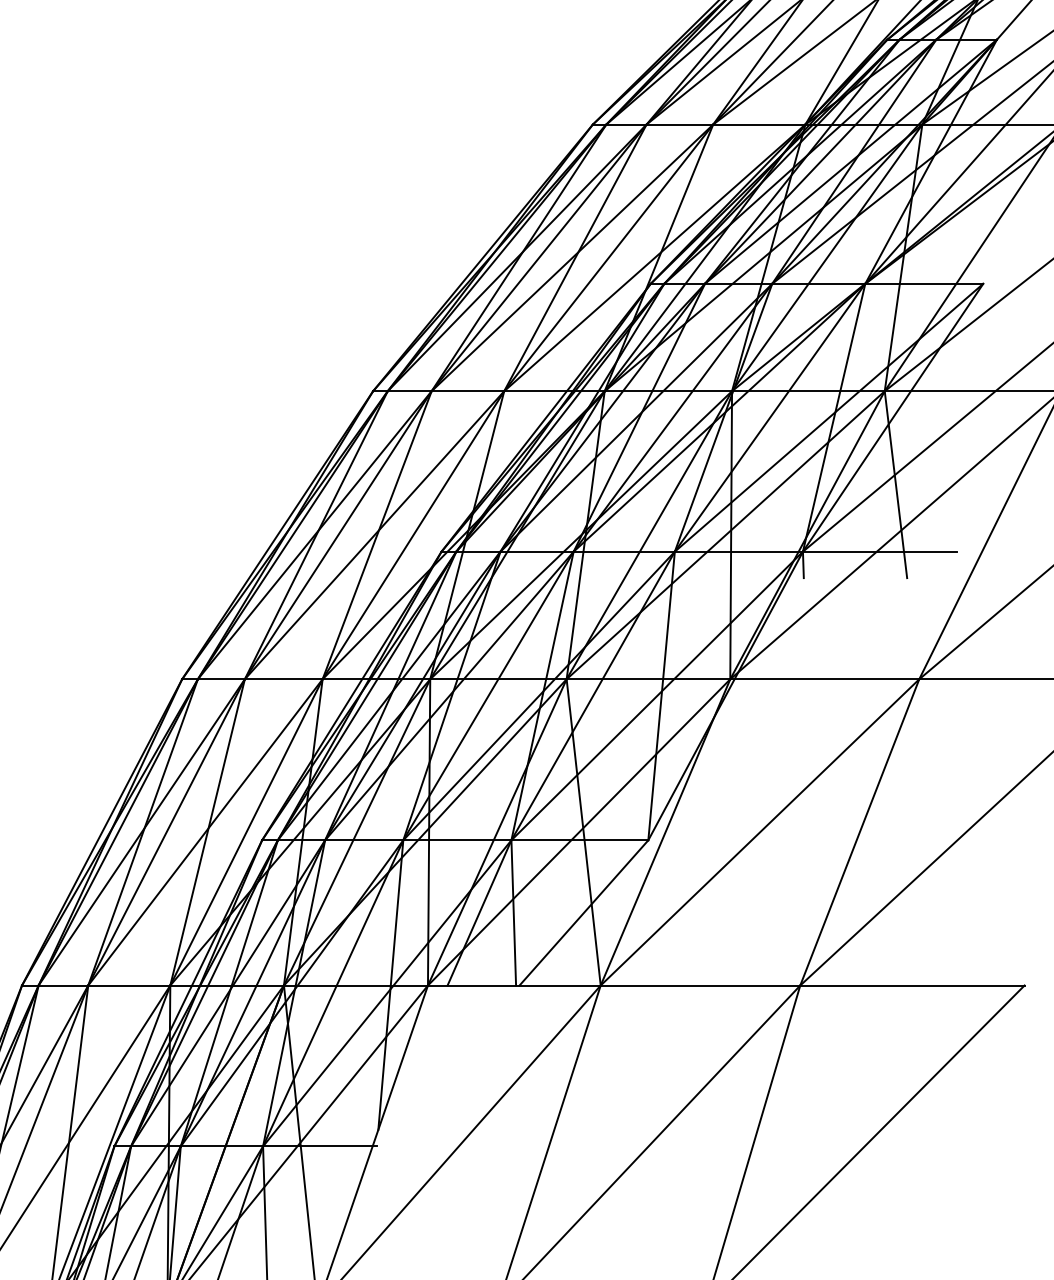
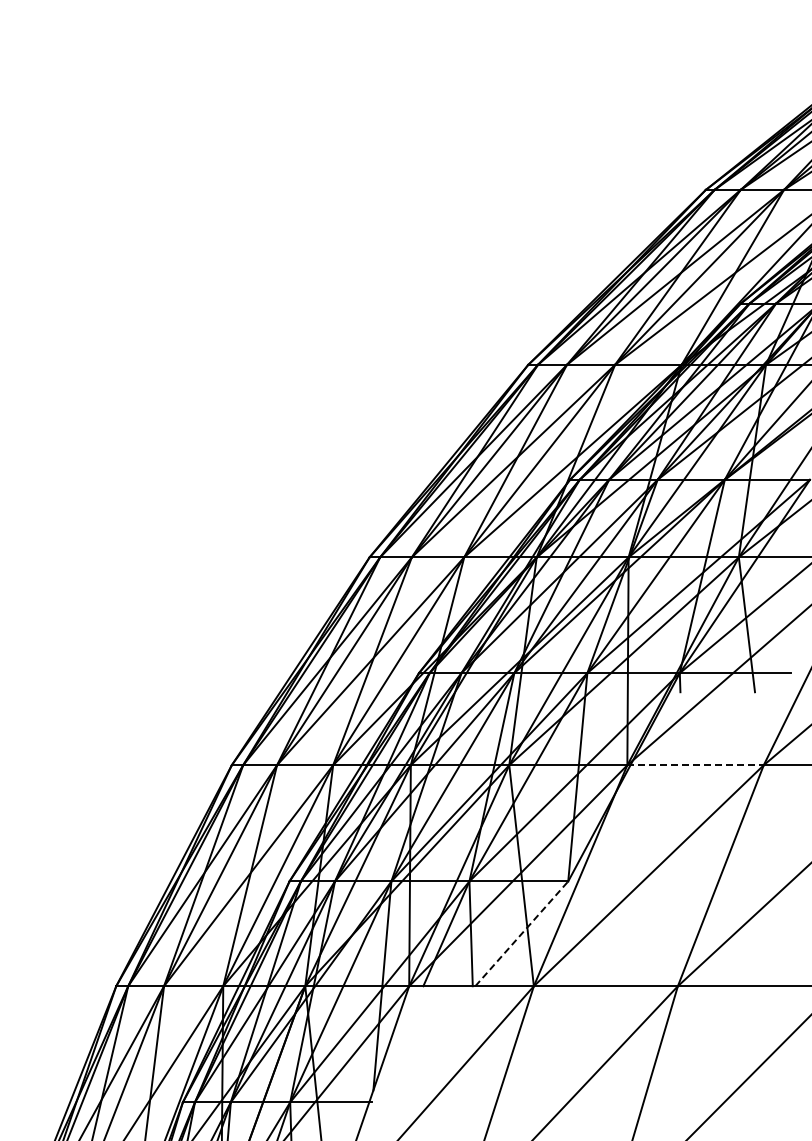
line: (826, 679) -> (696, 765), solid -> dashed
line: (584, 912) -> (522, 933), solid -> dashed

